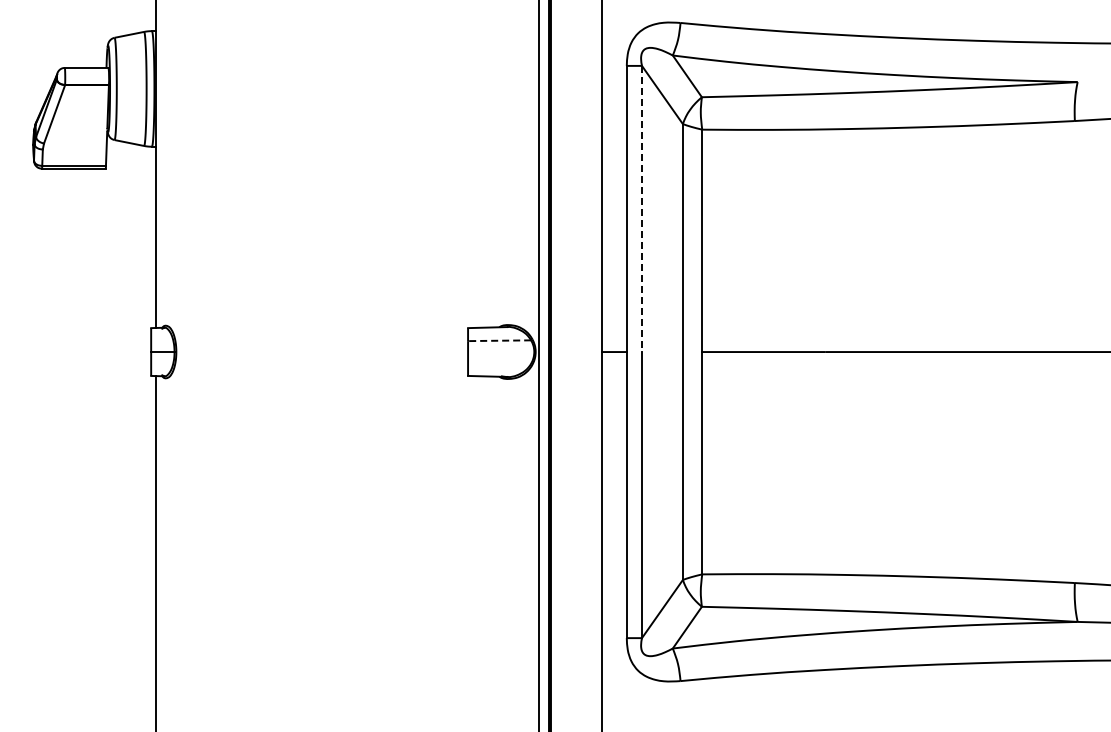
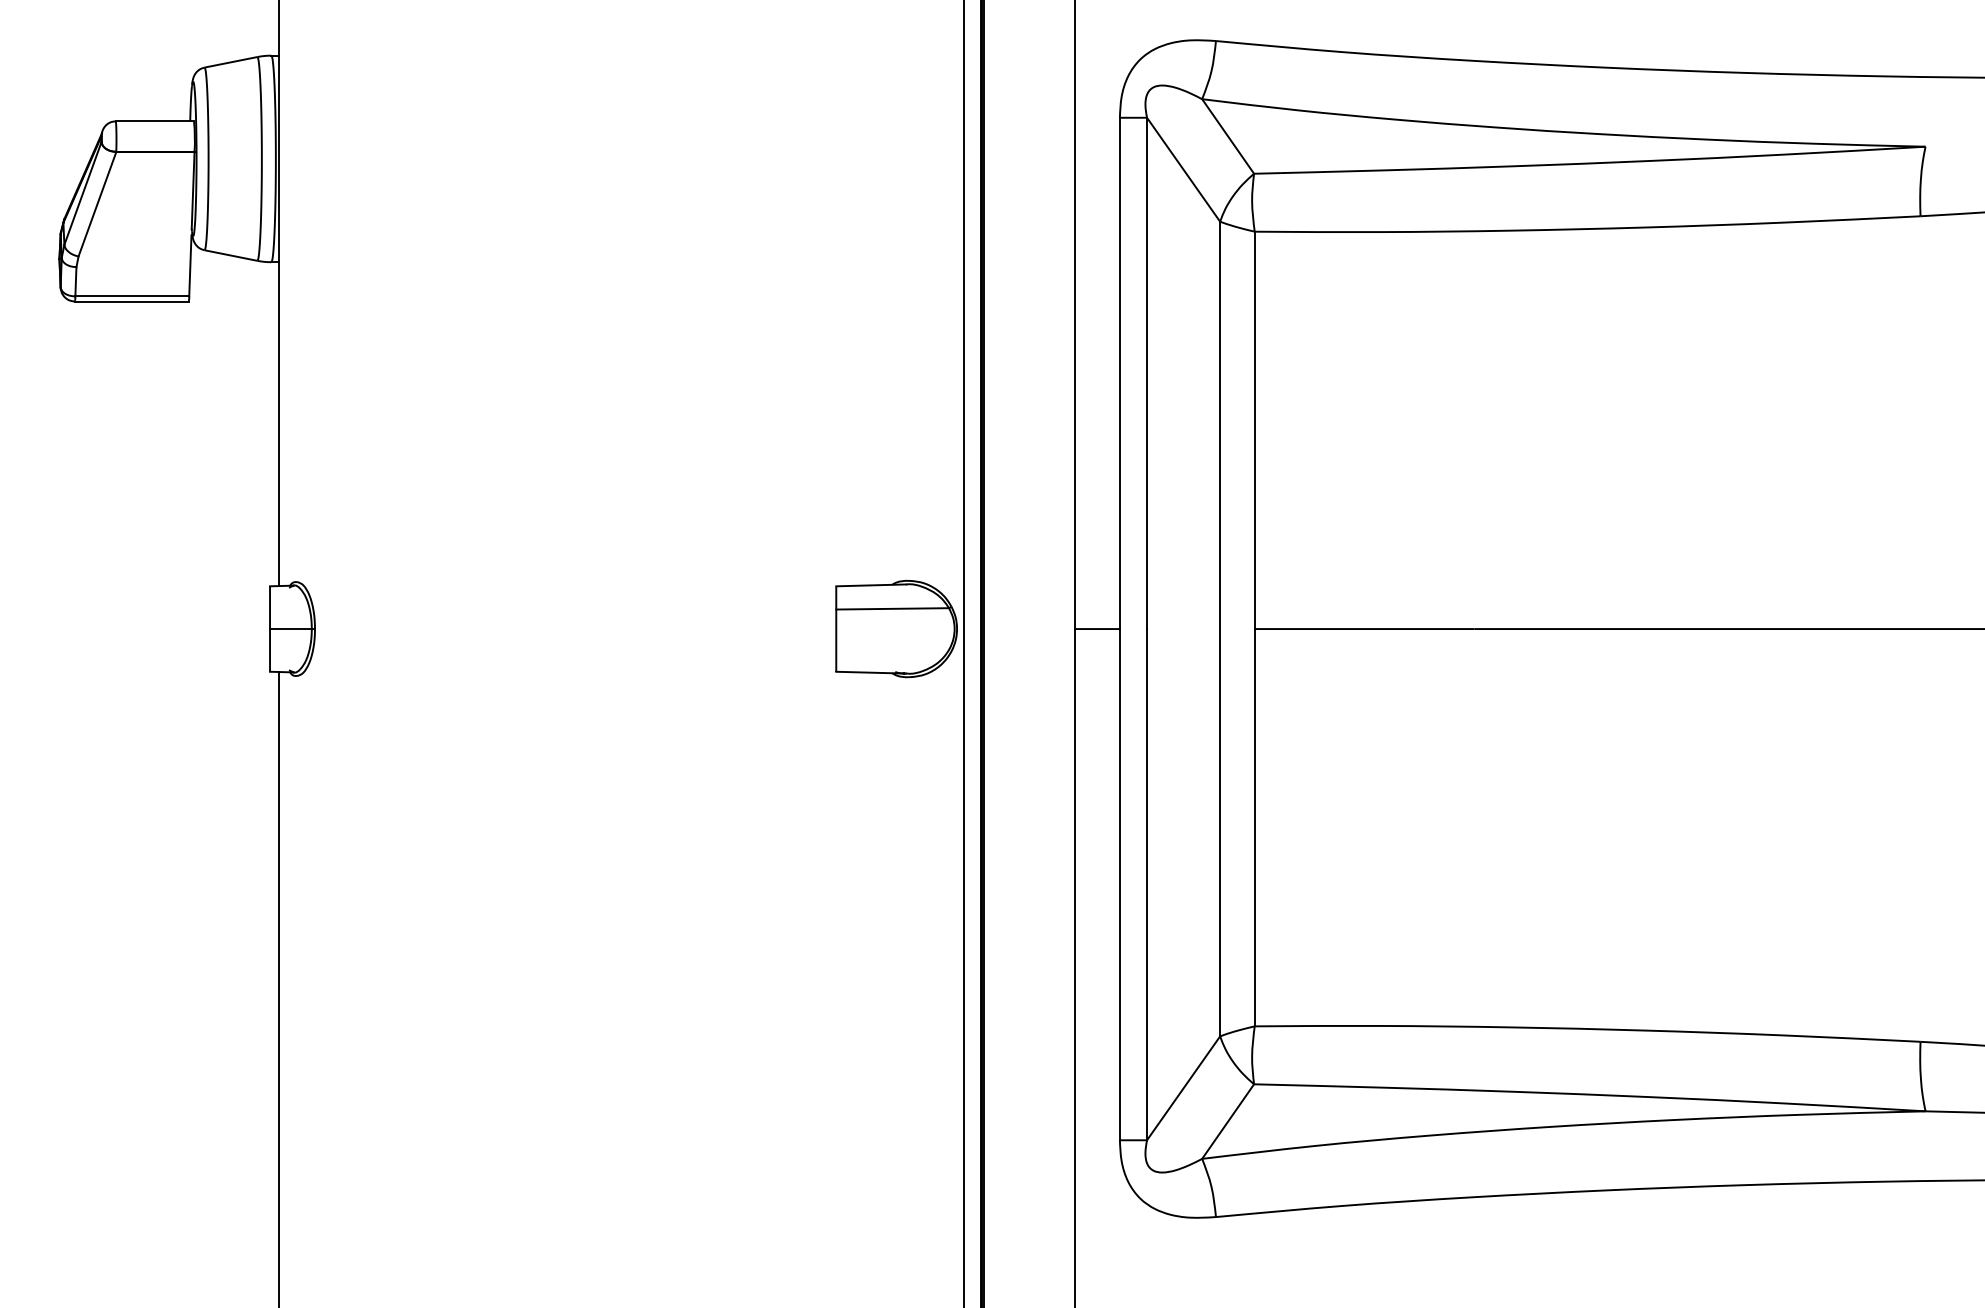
line: (641, 209) -> (1146, 374), dashed -> solid
line: (499, 340) -> (892, 608), dashed -> solid

